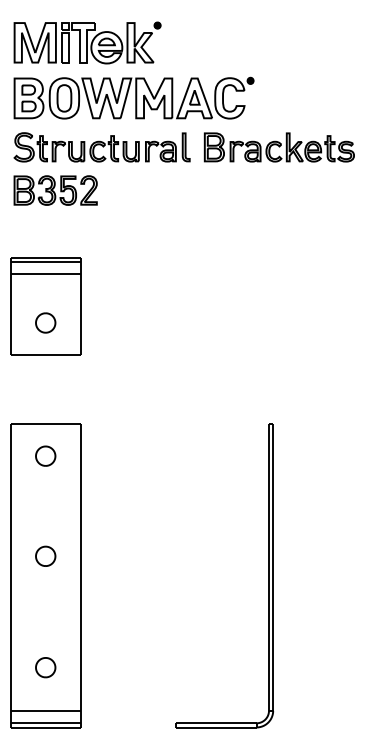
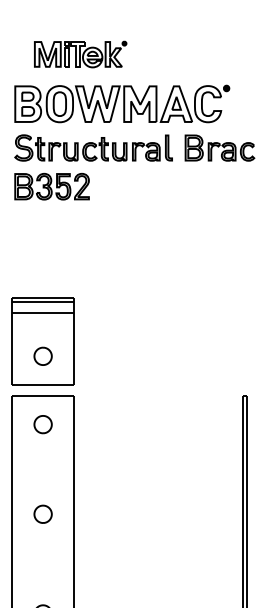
part: (87, 42) -> (80, 54), size x0.7
part: (45, 306) -> (42, 341), moved

